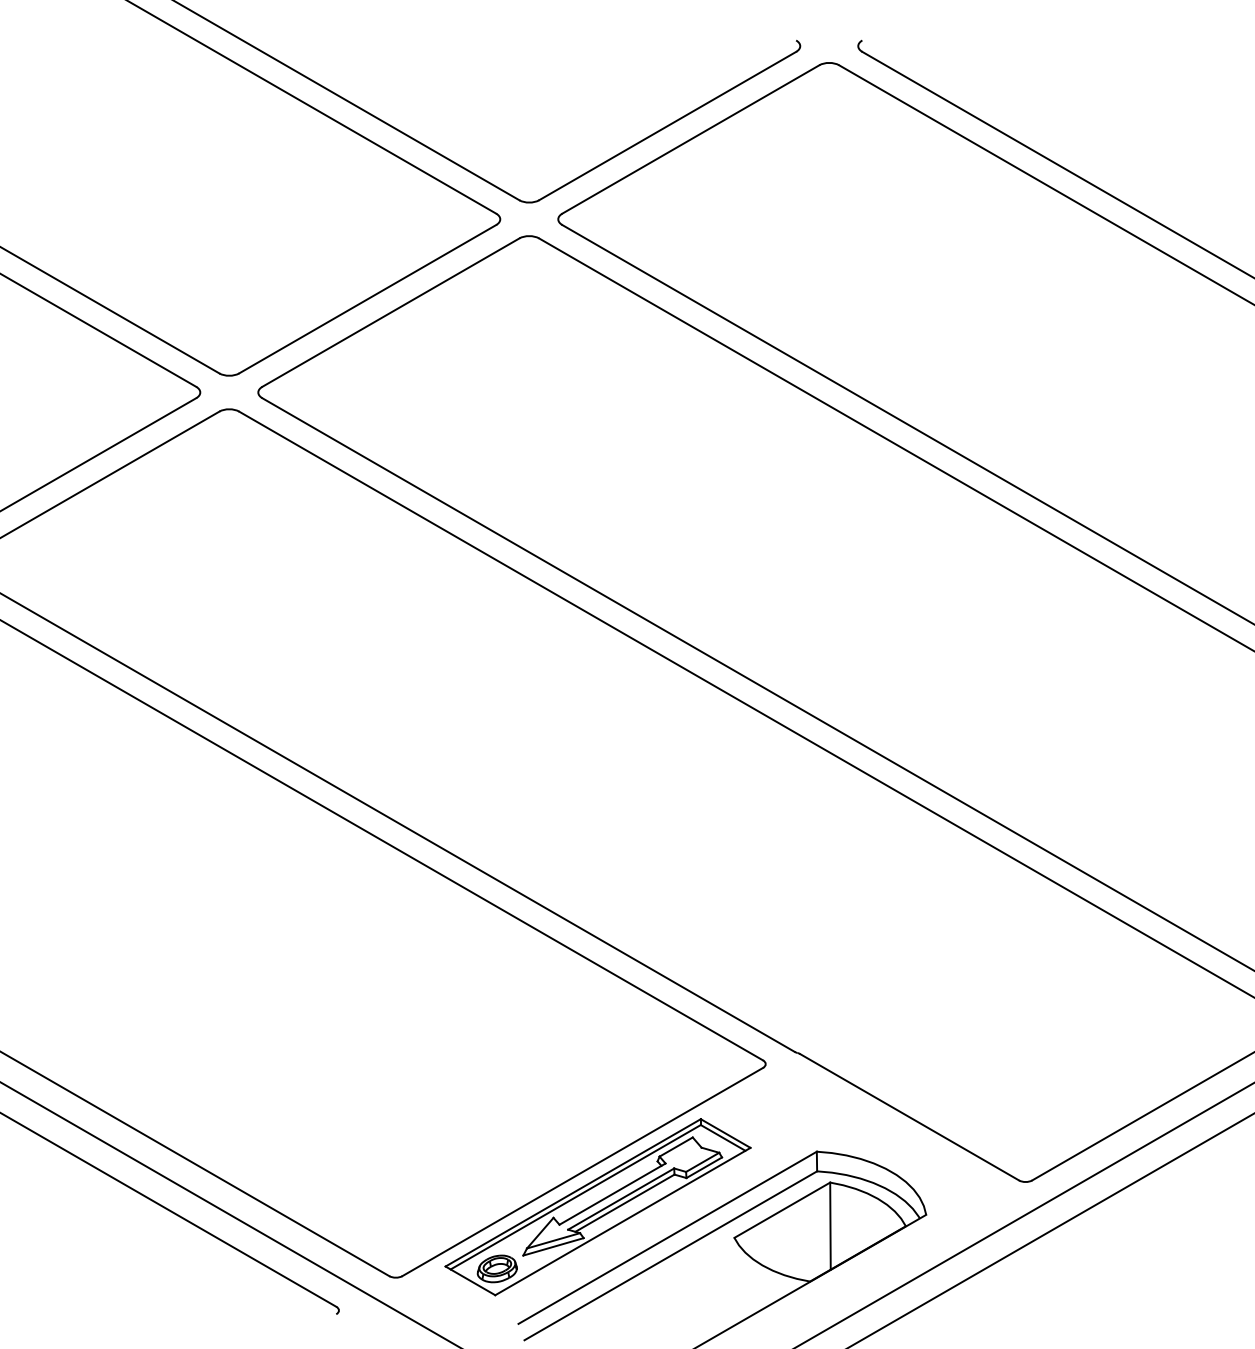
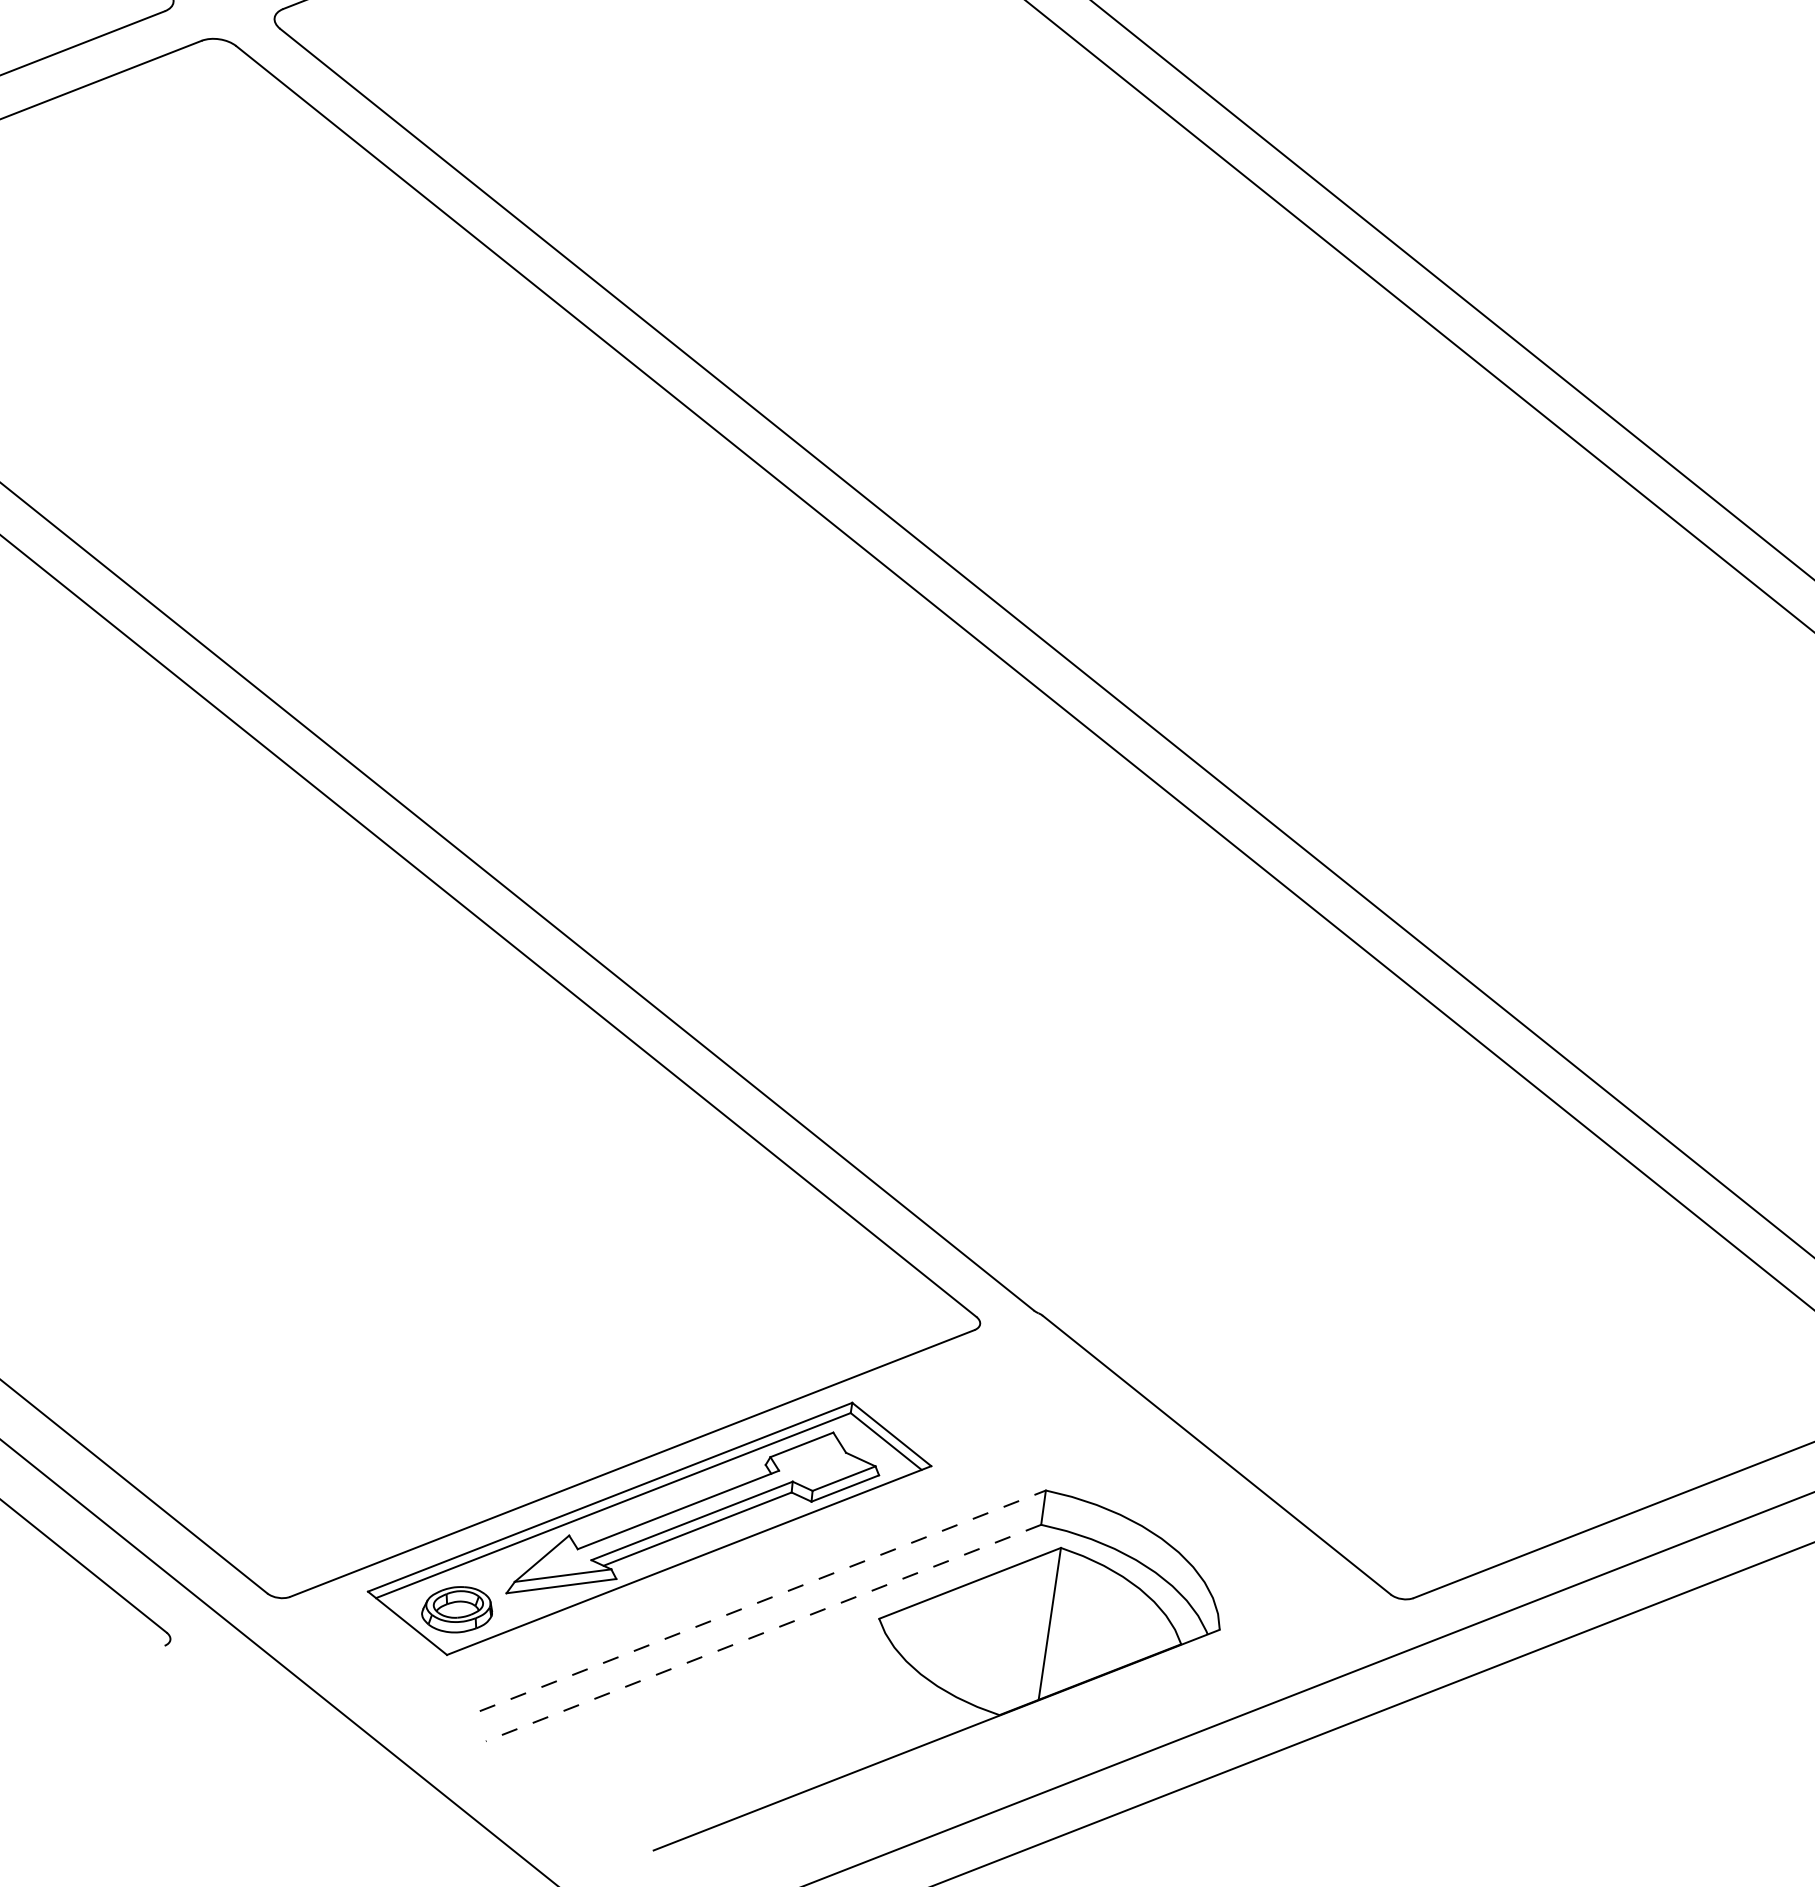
line: (668, 1237) -> (764, 1600), solid -> dashed
line: (670, 1255) -> (763, 1632), solid -> dashed

